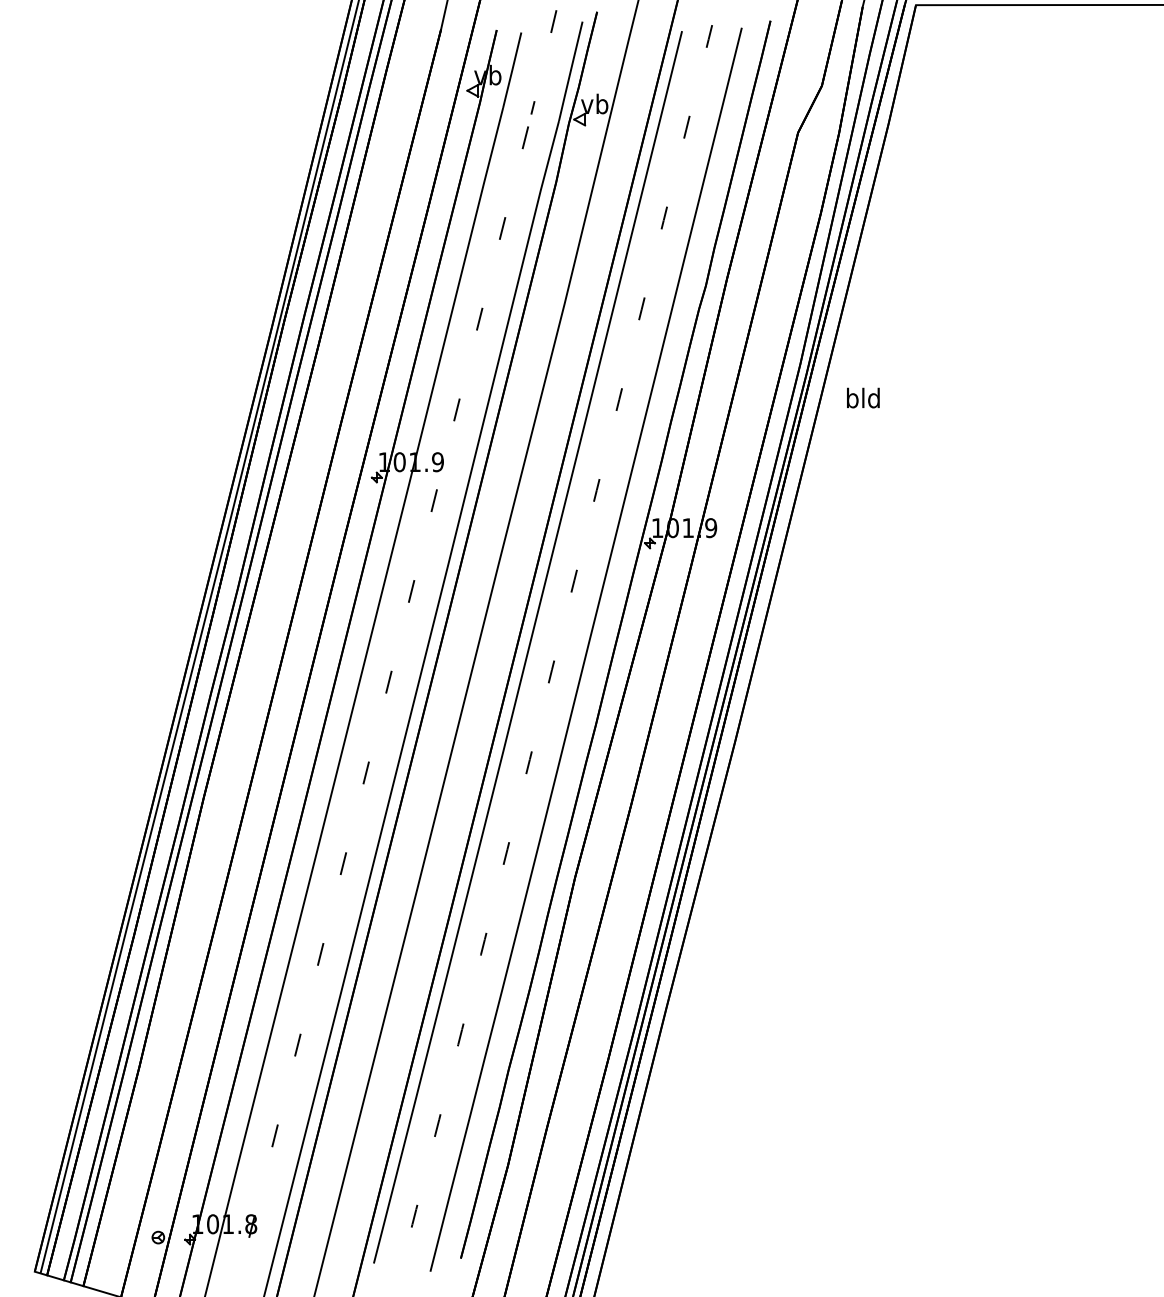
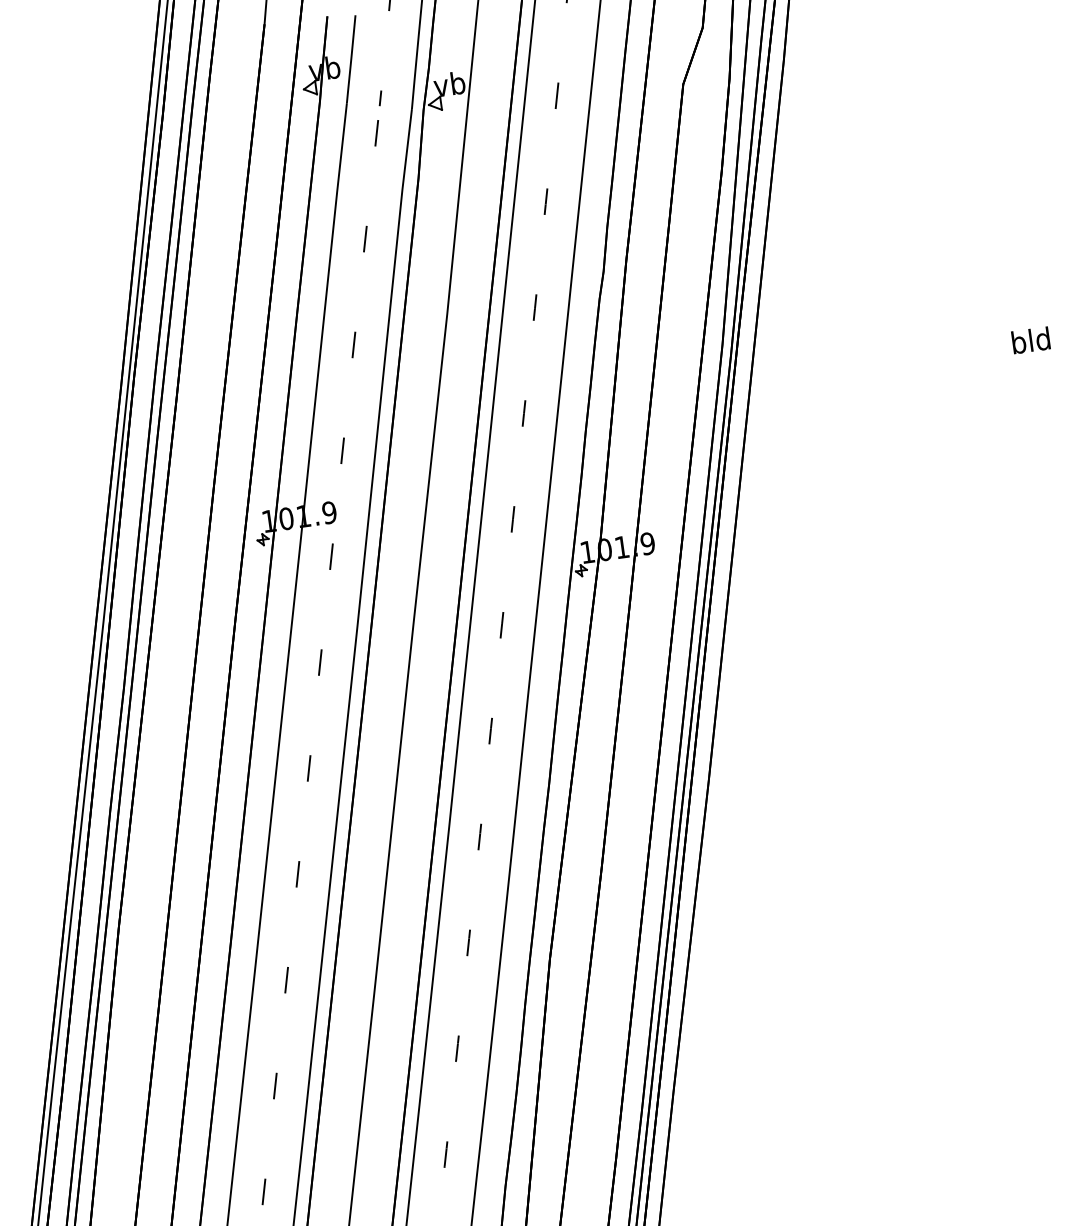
text: (863, 397) -> (1031, 339), moved

